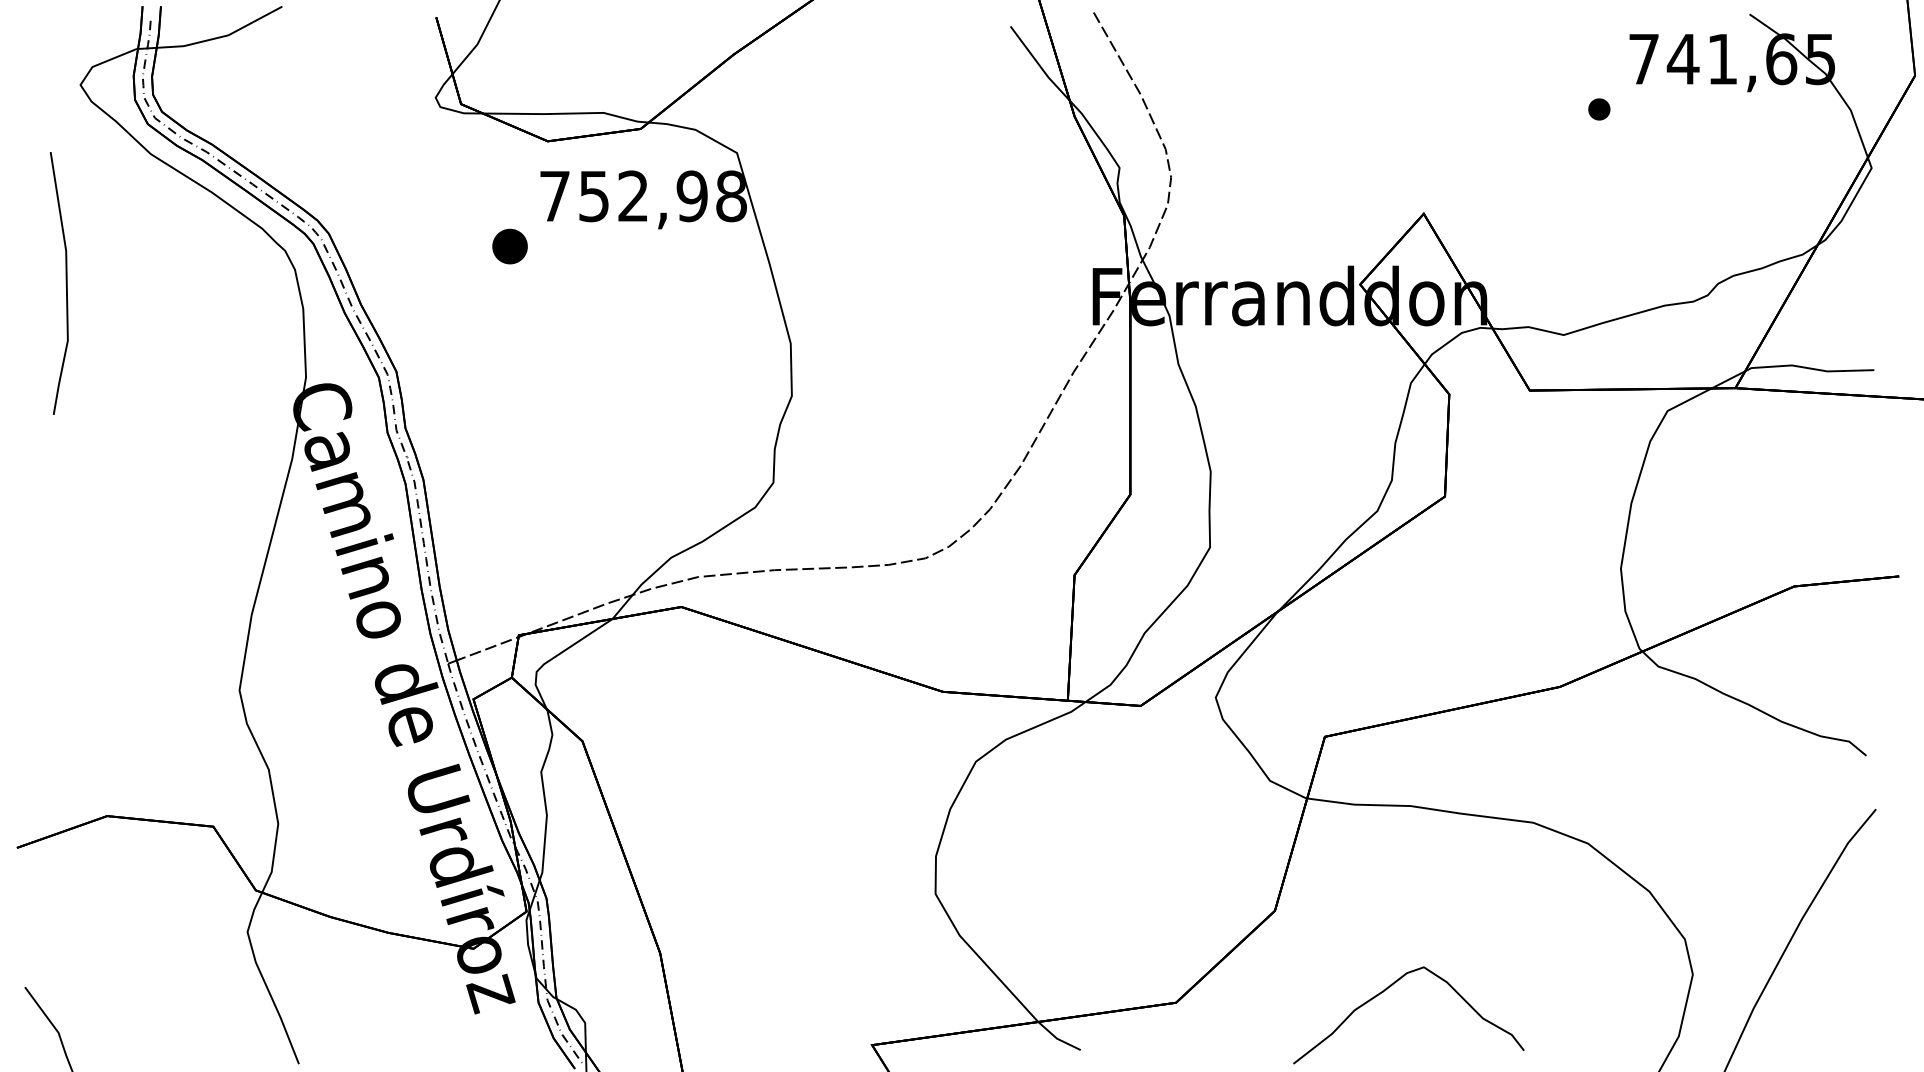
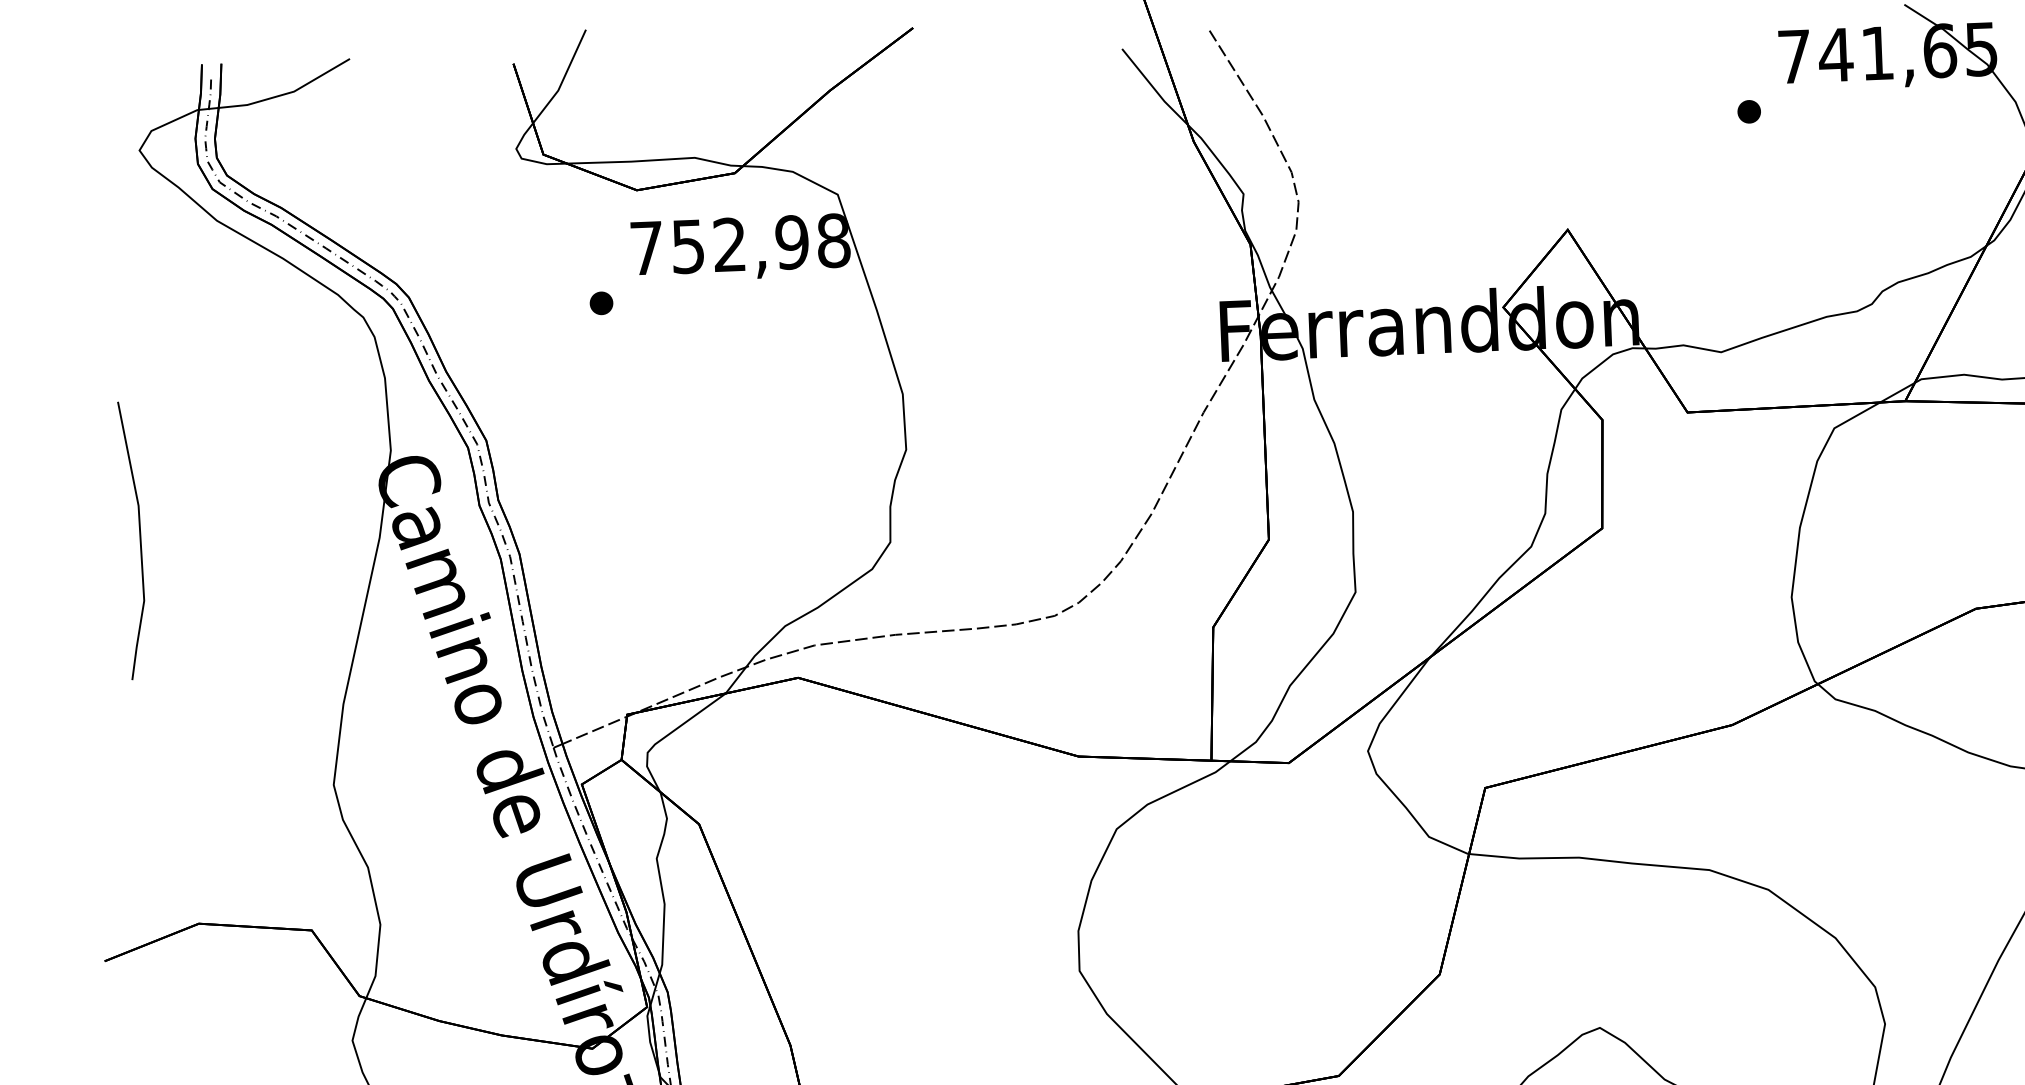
part: (510, 246) -> (601, 303), size x0.62
line: (65, 283) -> (139, 540), moved

